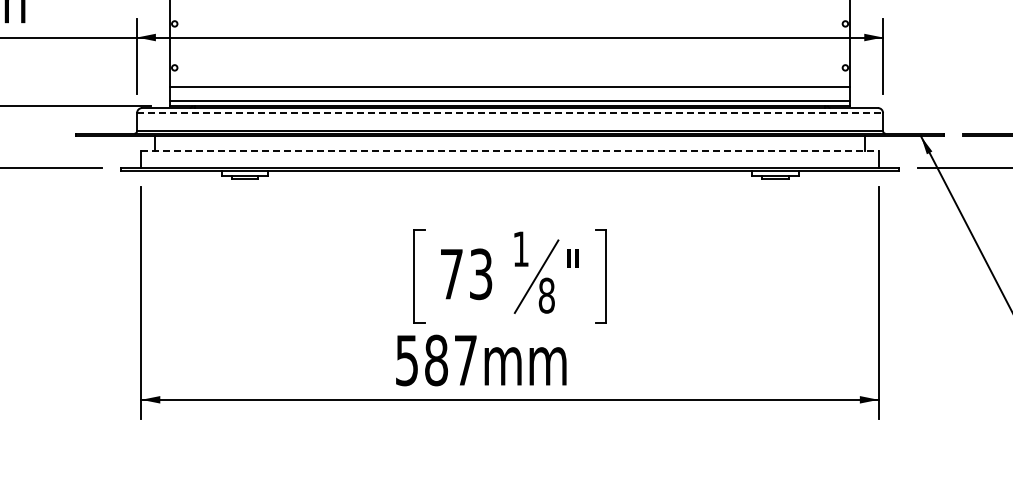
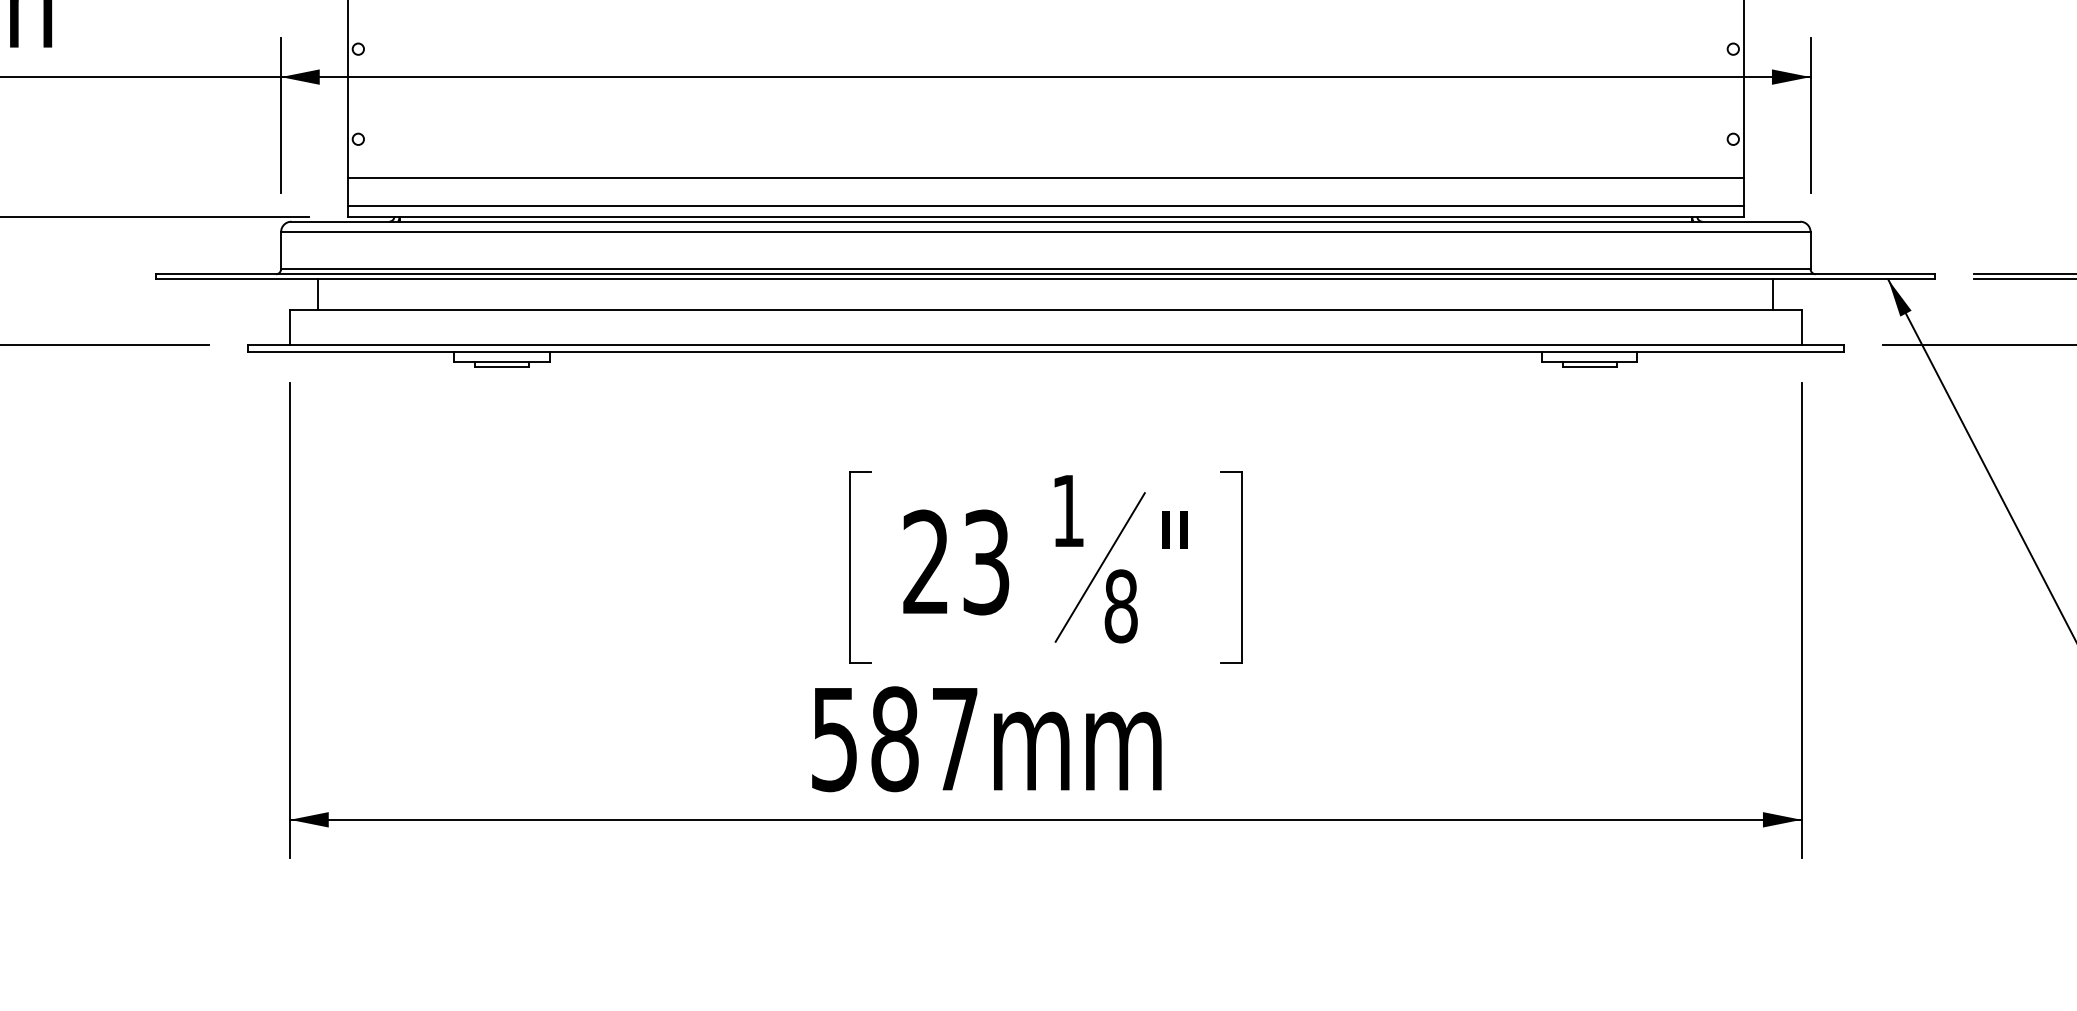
line: (510, 113) -> (1046, 232), dashed -> solid
line: (510, 151) -> (1046, 310), dashed -> solid
text: (451, 273) -> (925, 560), 73 -> 23

